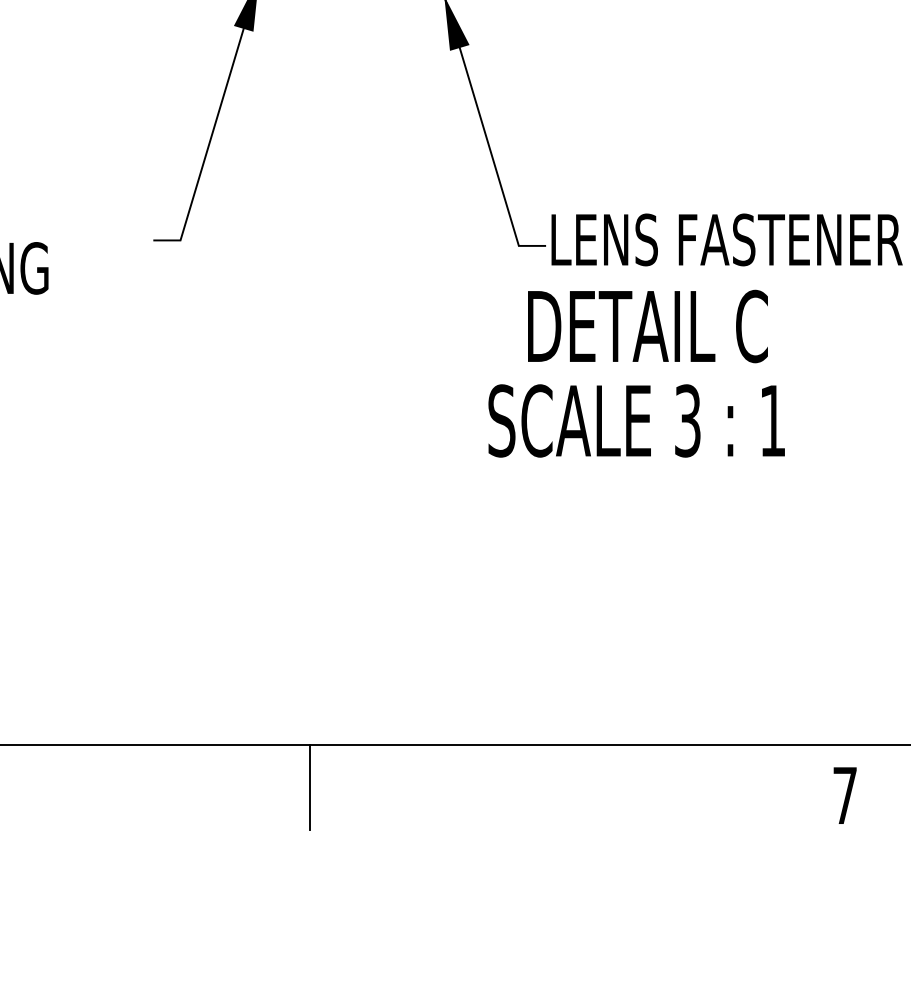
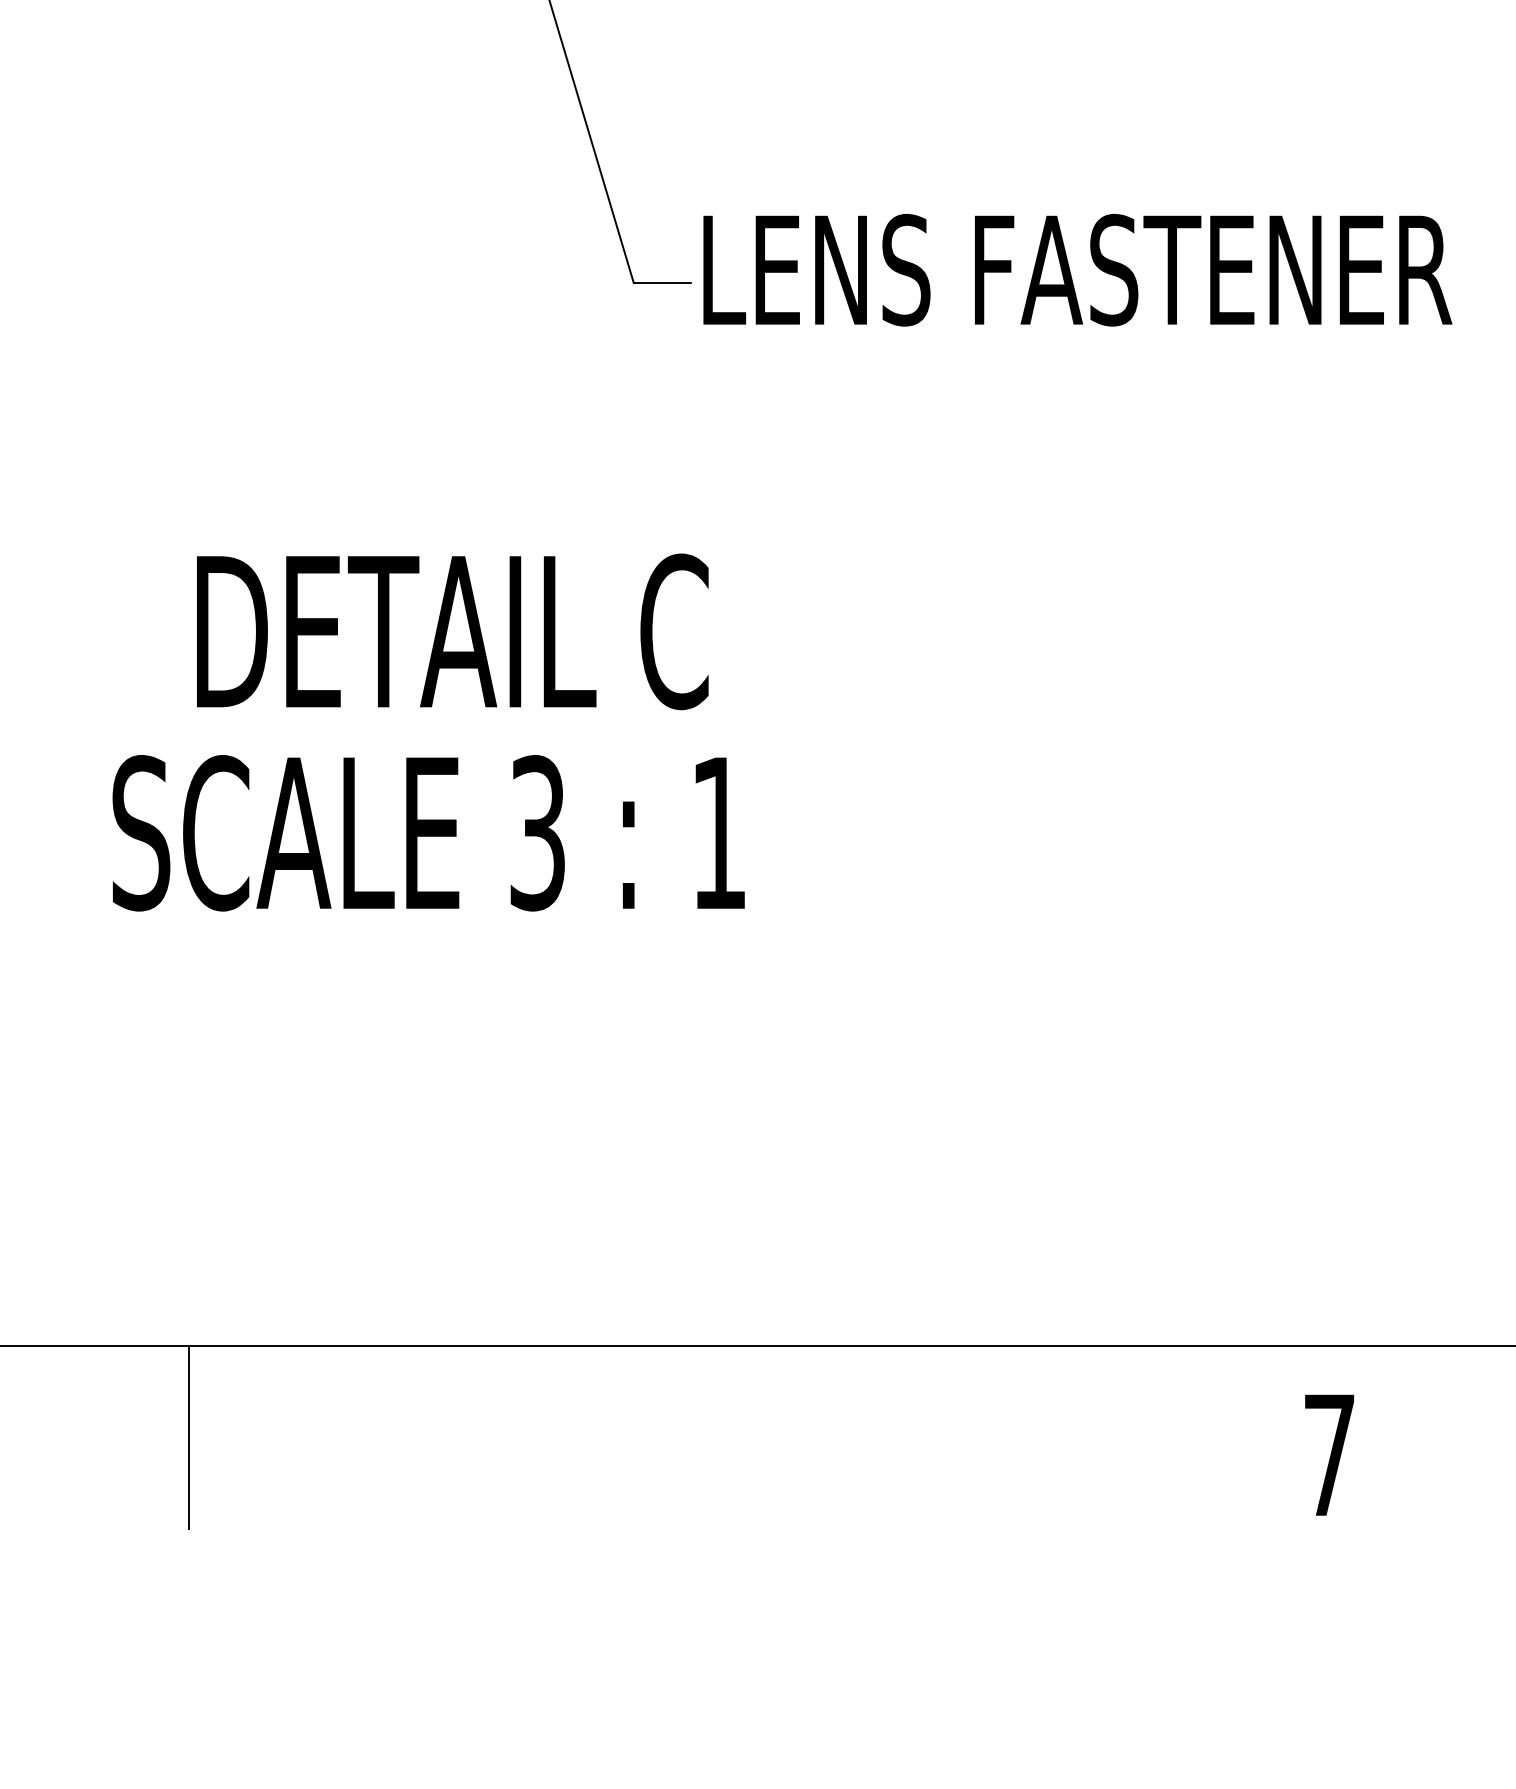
text: (636, 373) -> (428, 731), moved

